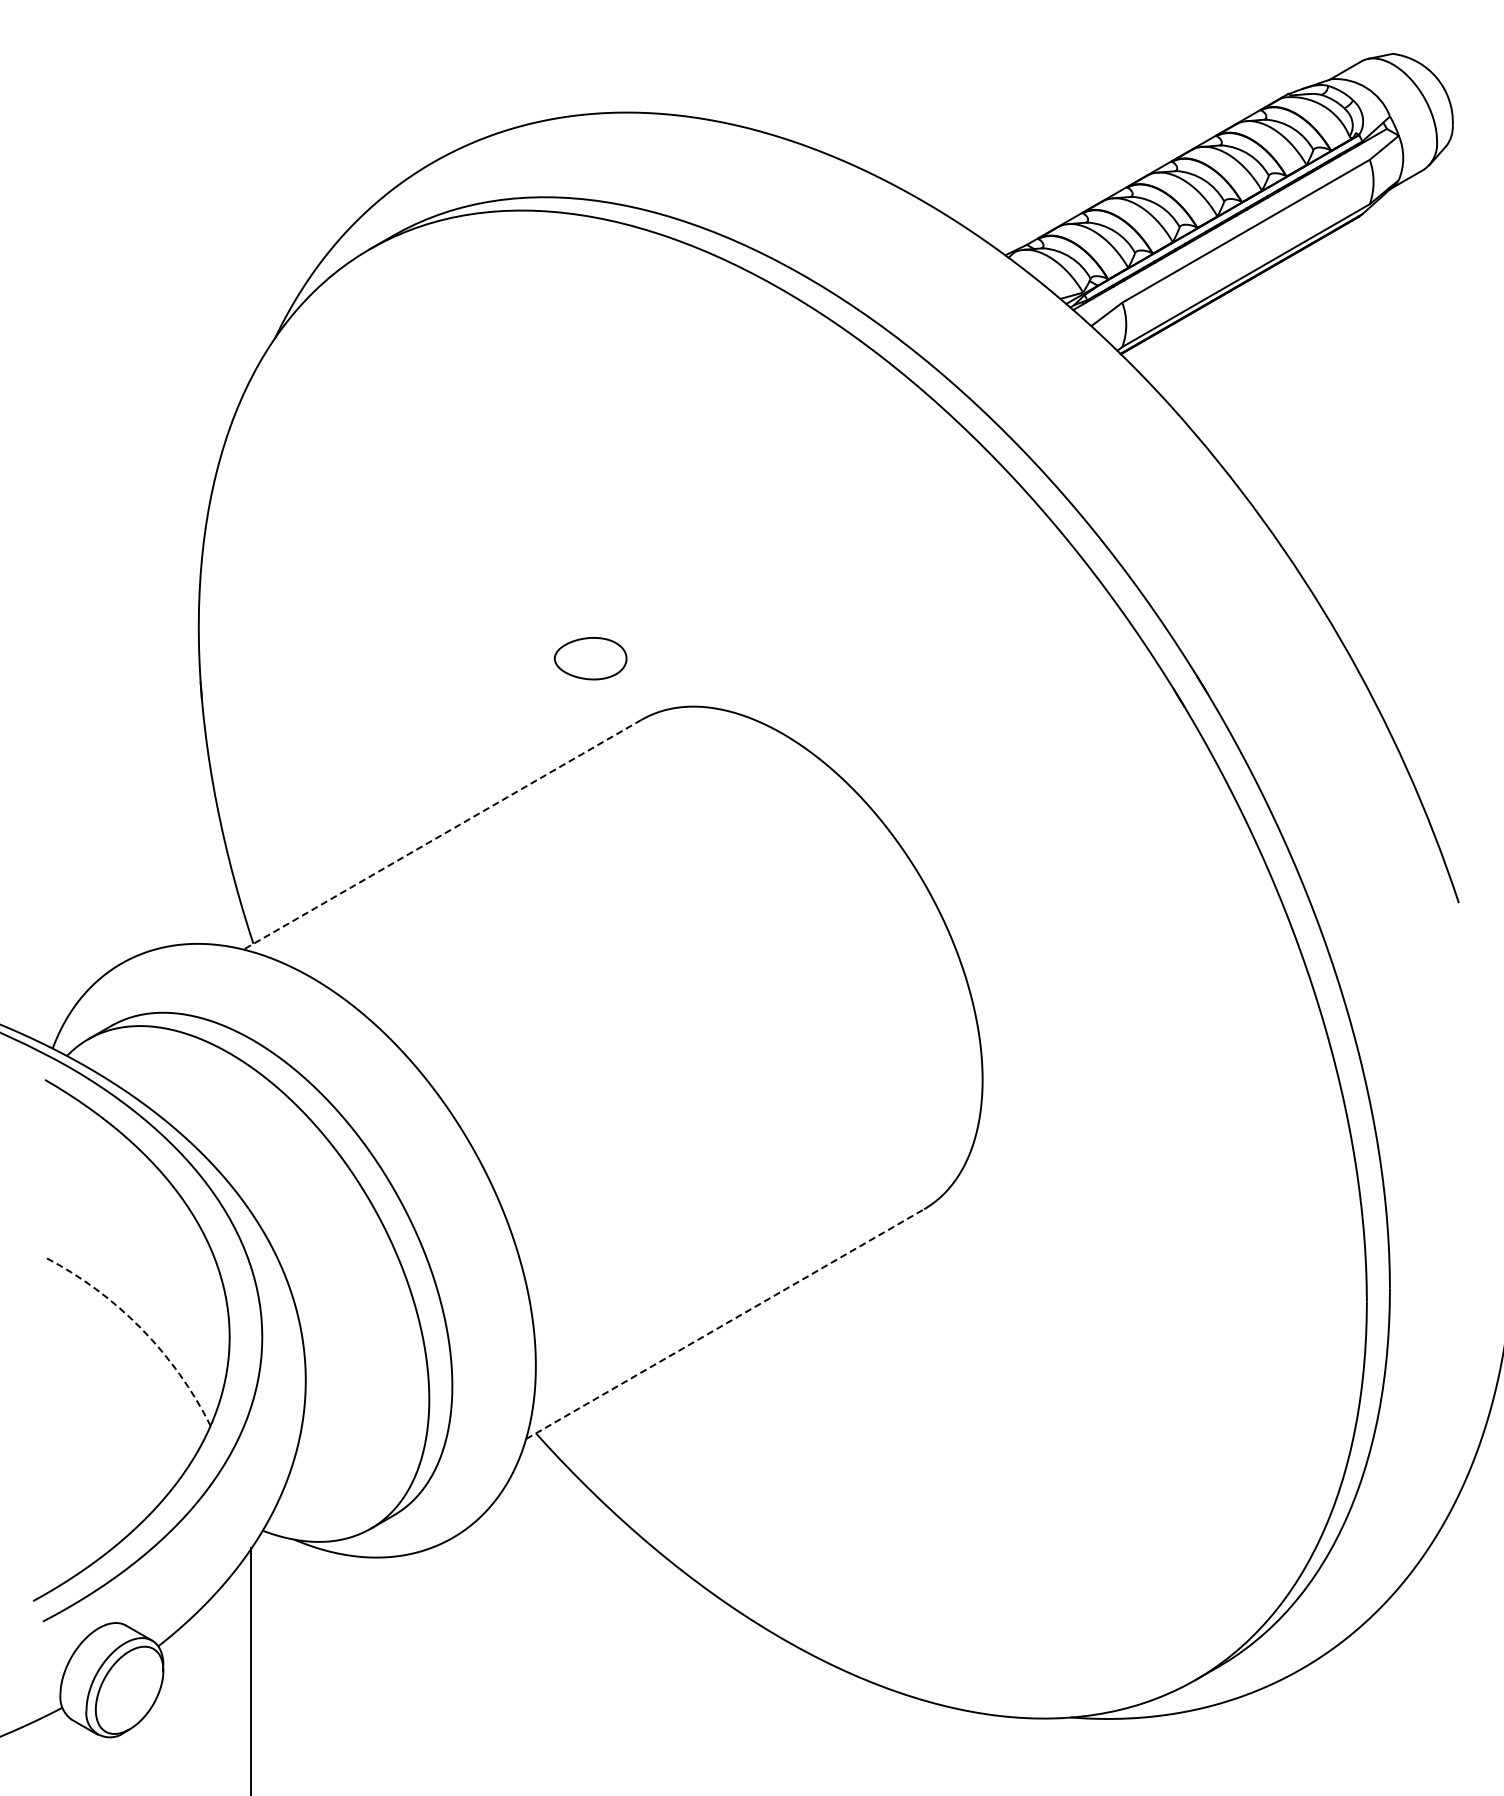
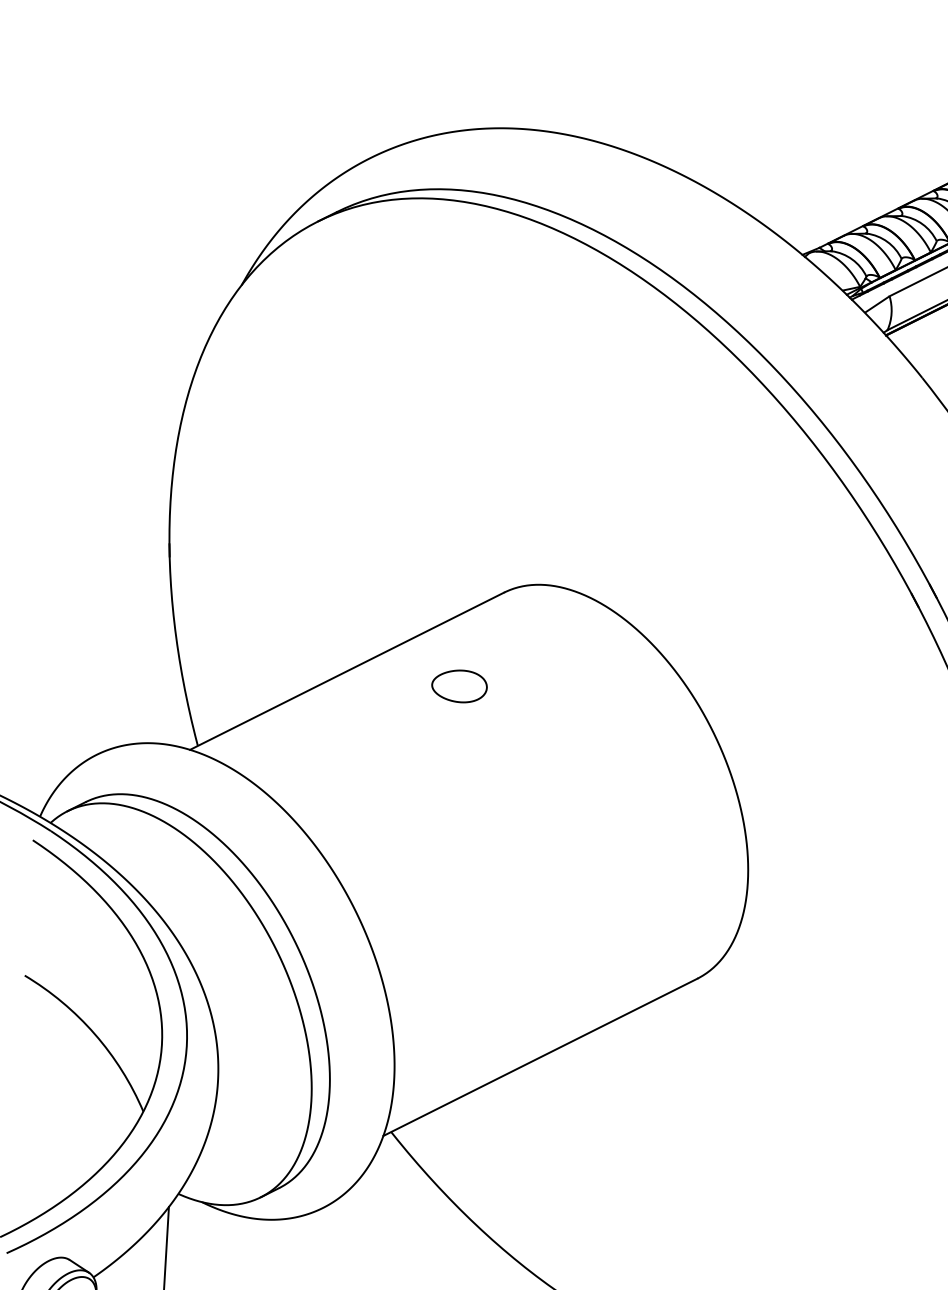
part: (590, 658) -> (459, 686), moved
line: (442, 834) -> (347, 671), dashed -> solid
line: (725, 1324) -> (540, 1057), dashed -> solid
arc: (141, 1328) -> (95, 1034), dashed -> solid

